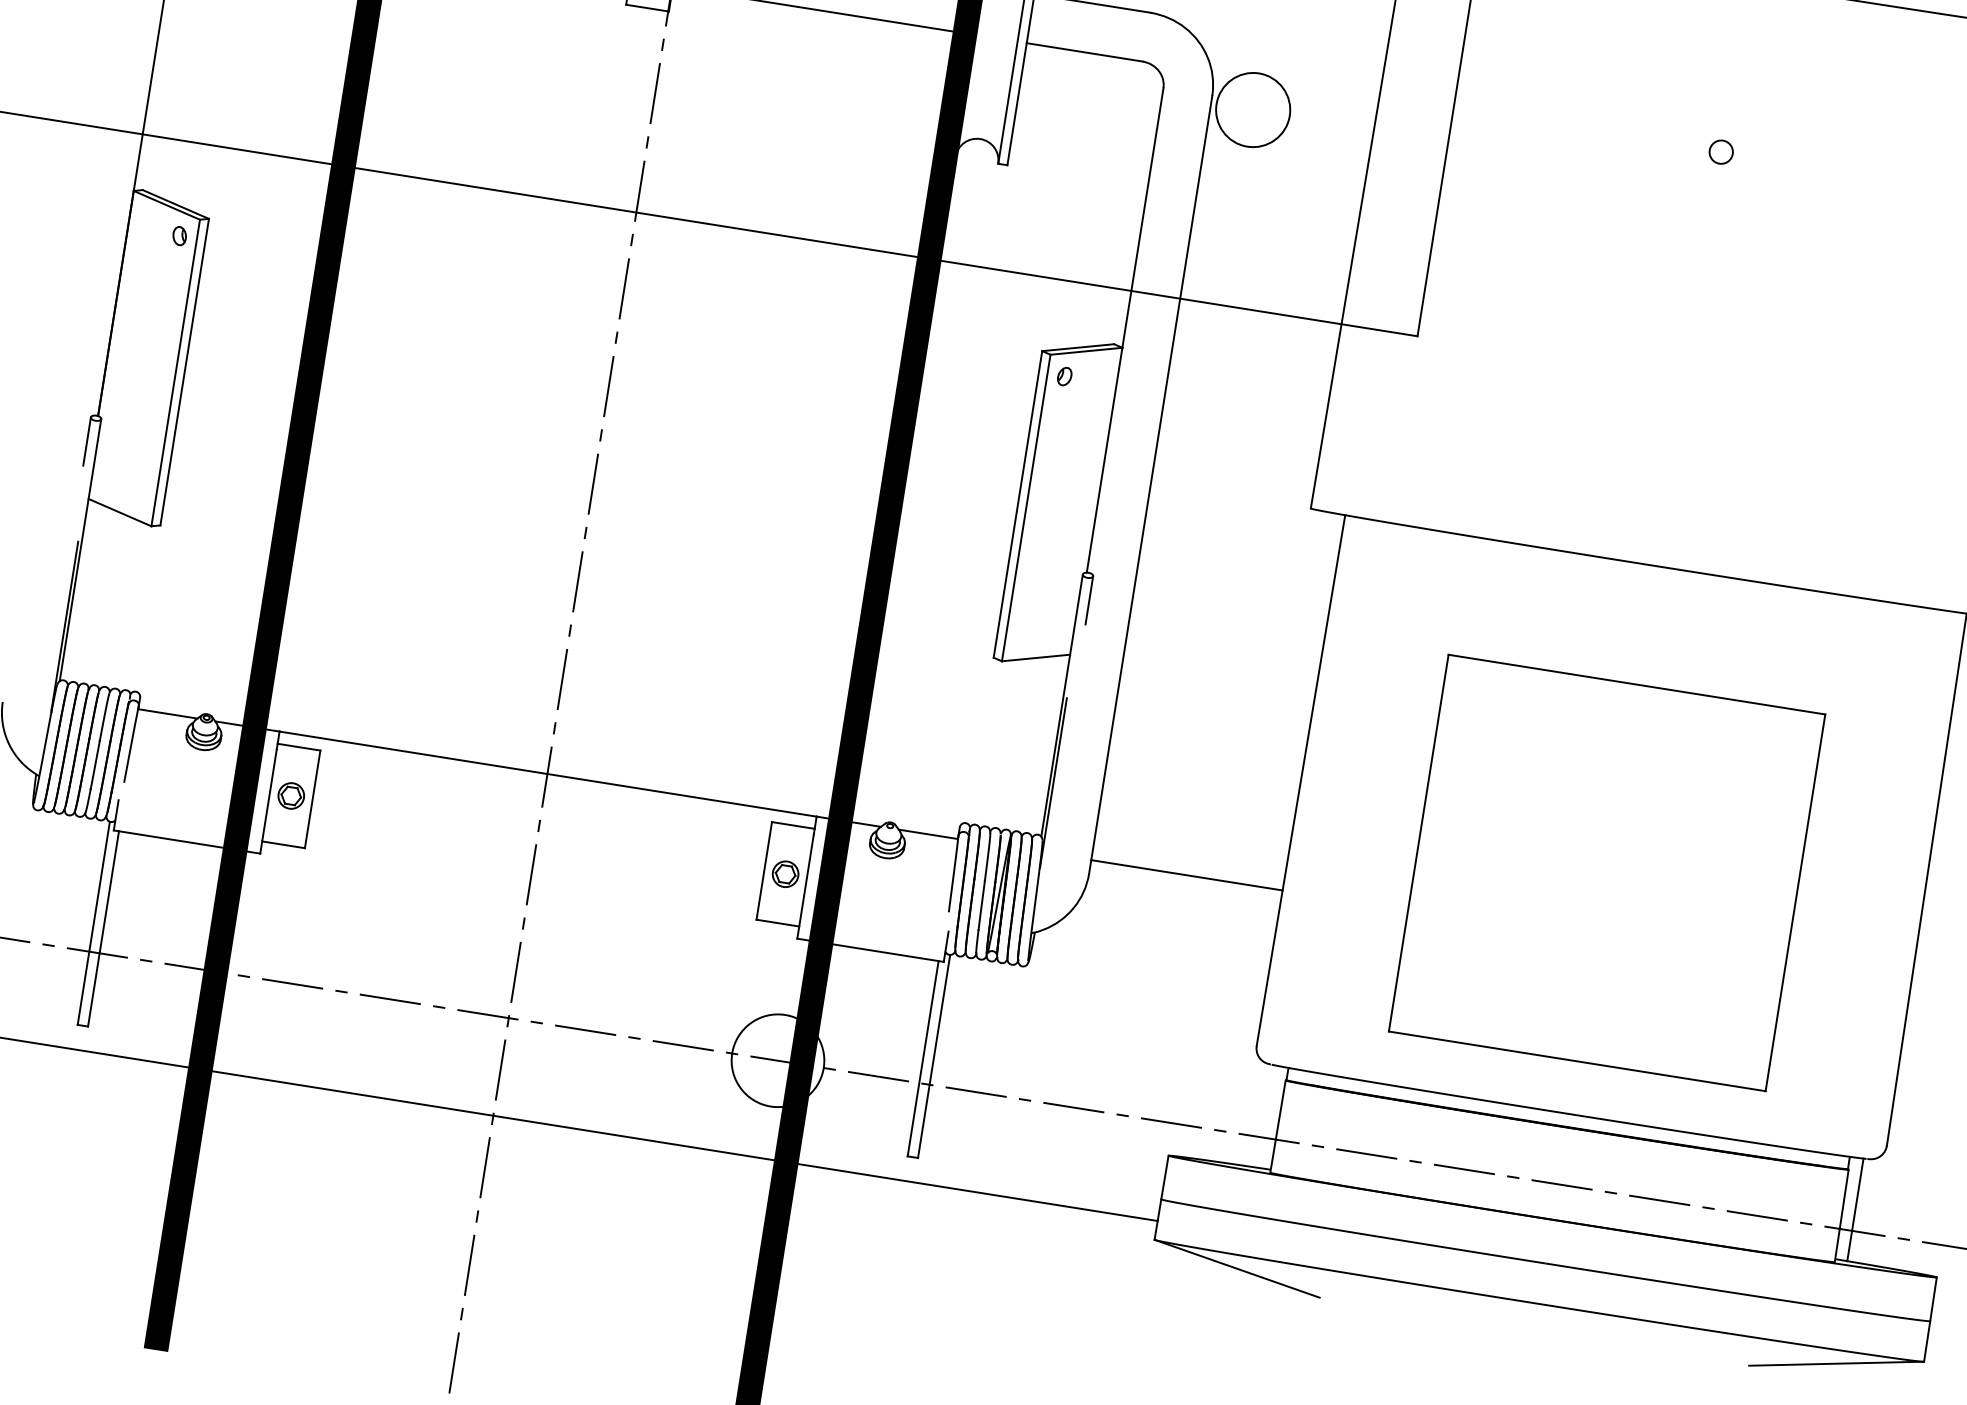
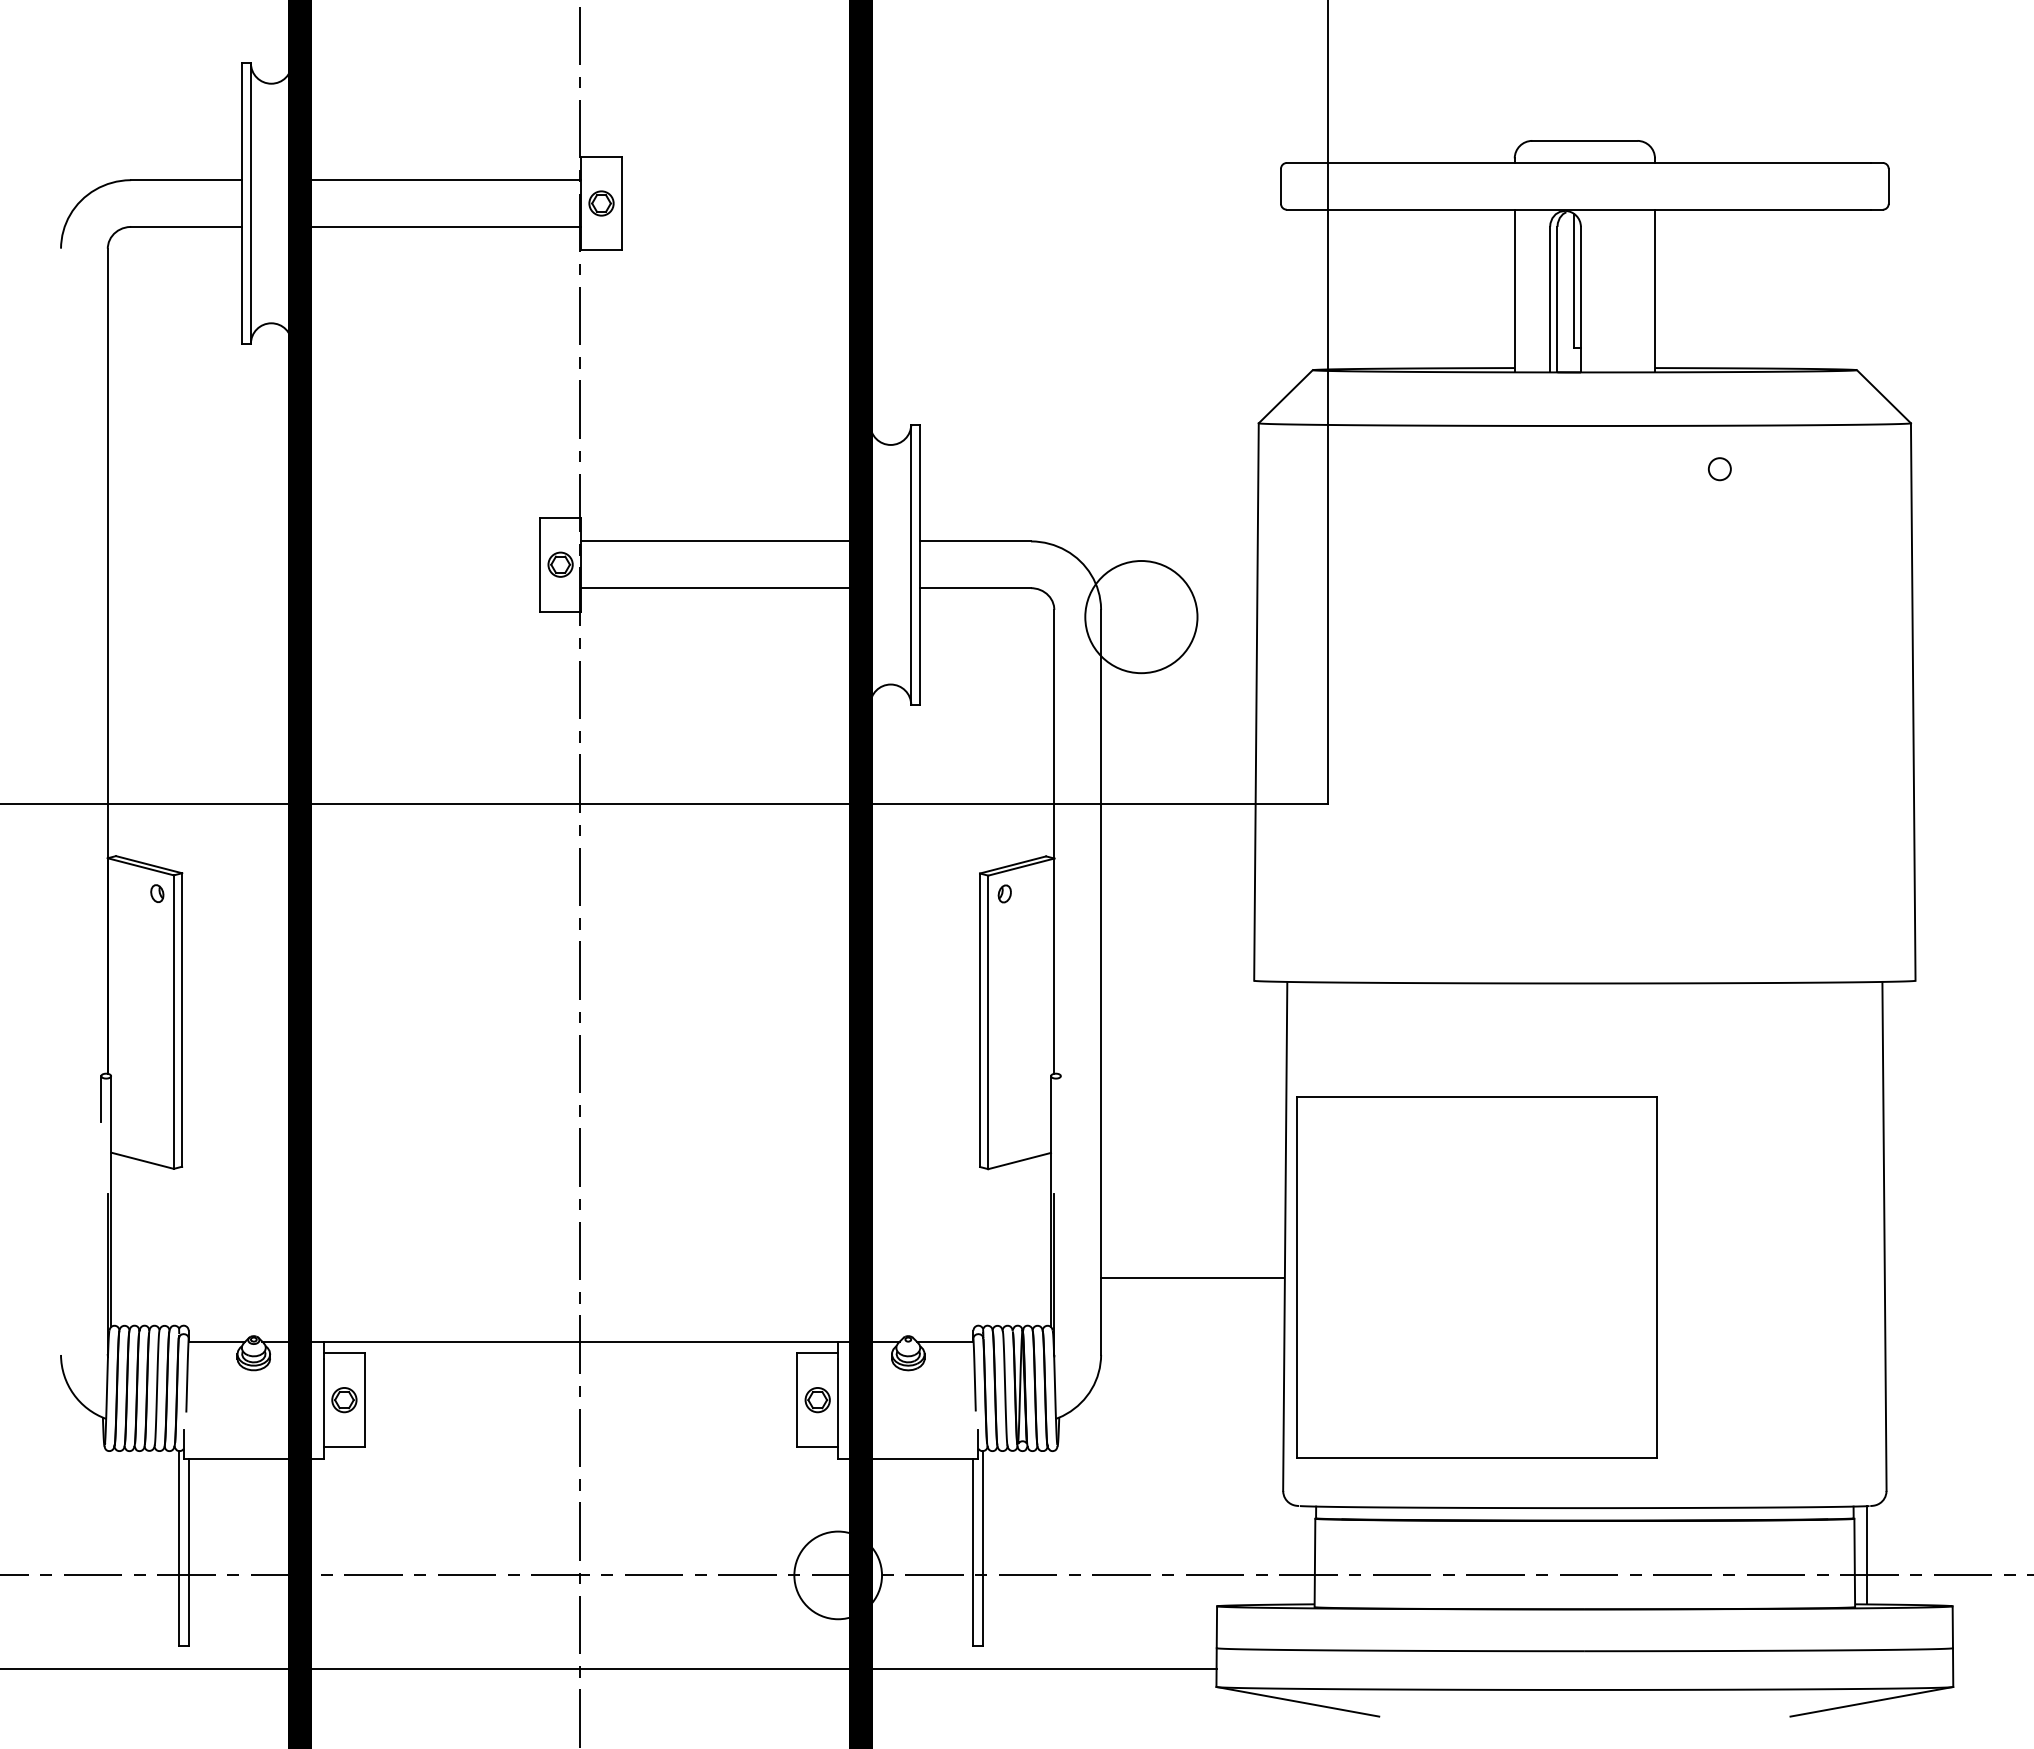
circle: (1253, 110) -> (1141, 617), size x1.6
circle: (1720, 152) -> (1719, 469), moved
line: (1088, 600) -> (1060, 1099), removed
part: (1606, 873) -> (1476, 1277), moved
line: (1186, 875) -> (1192, 1277), moved

